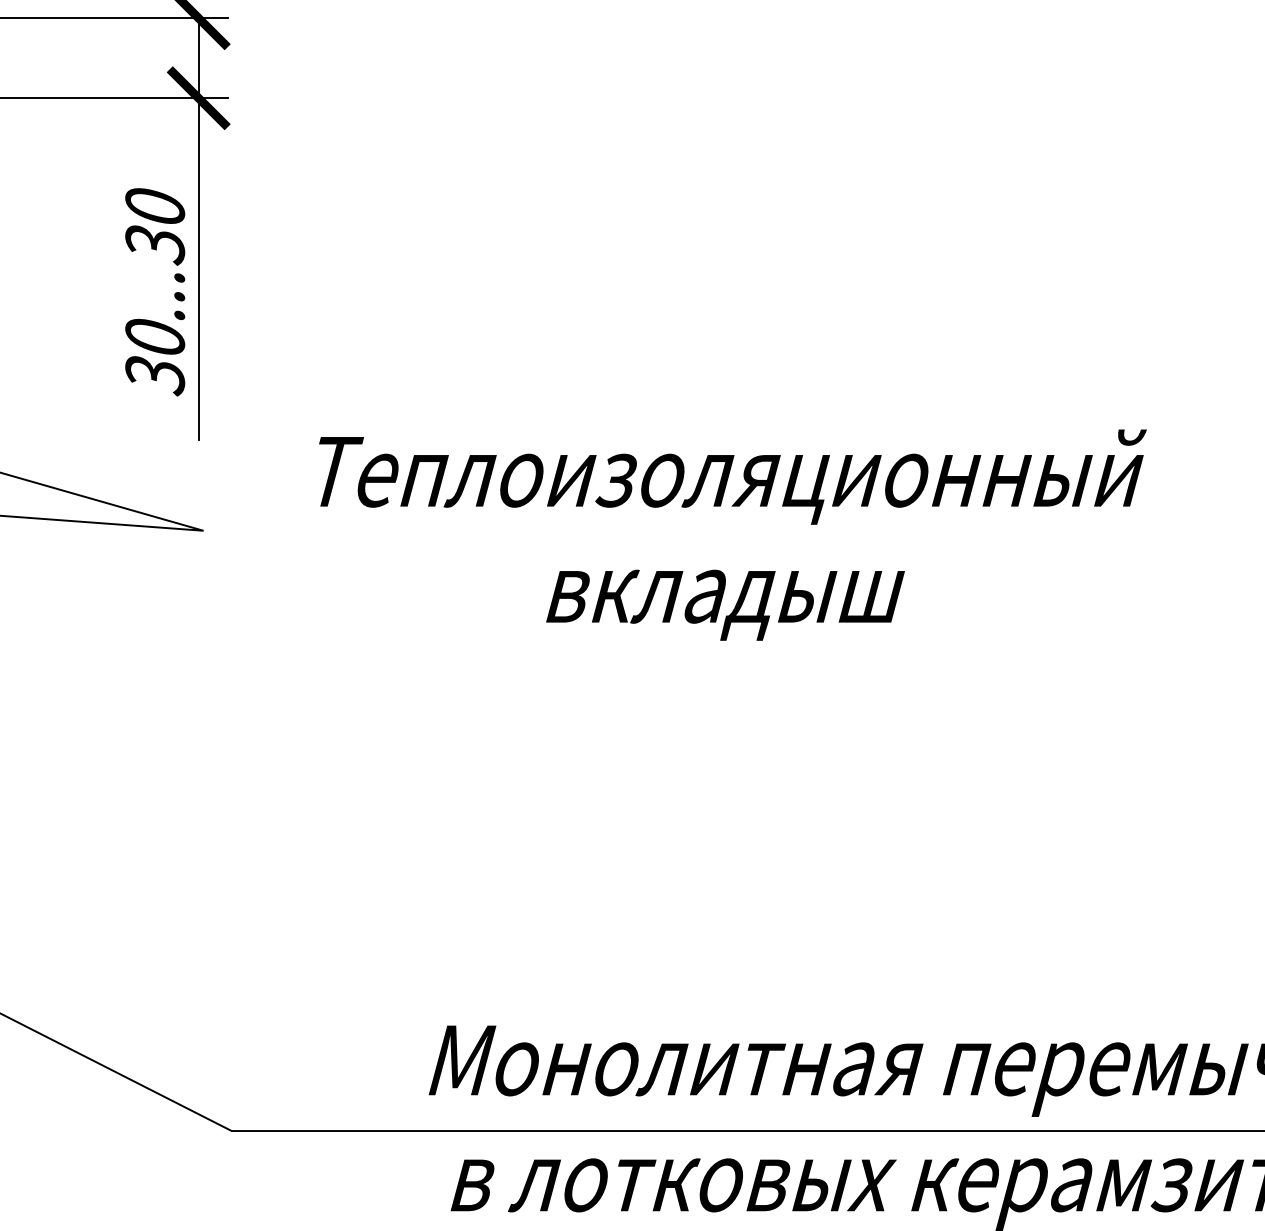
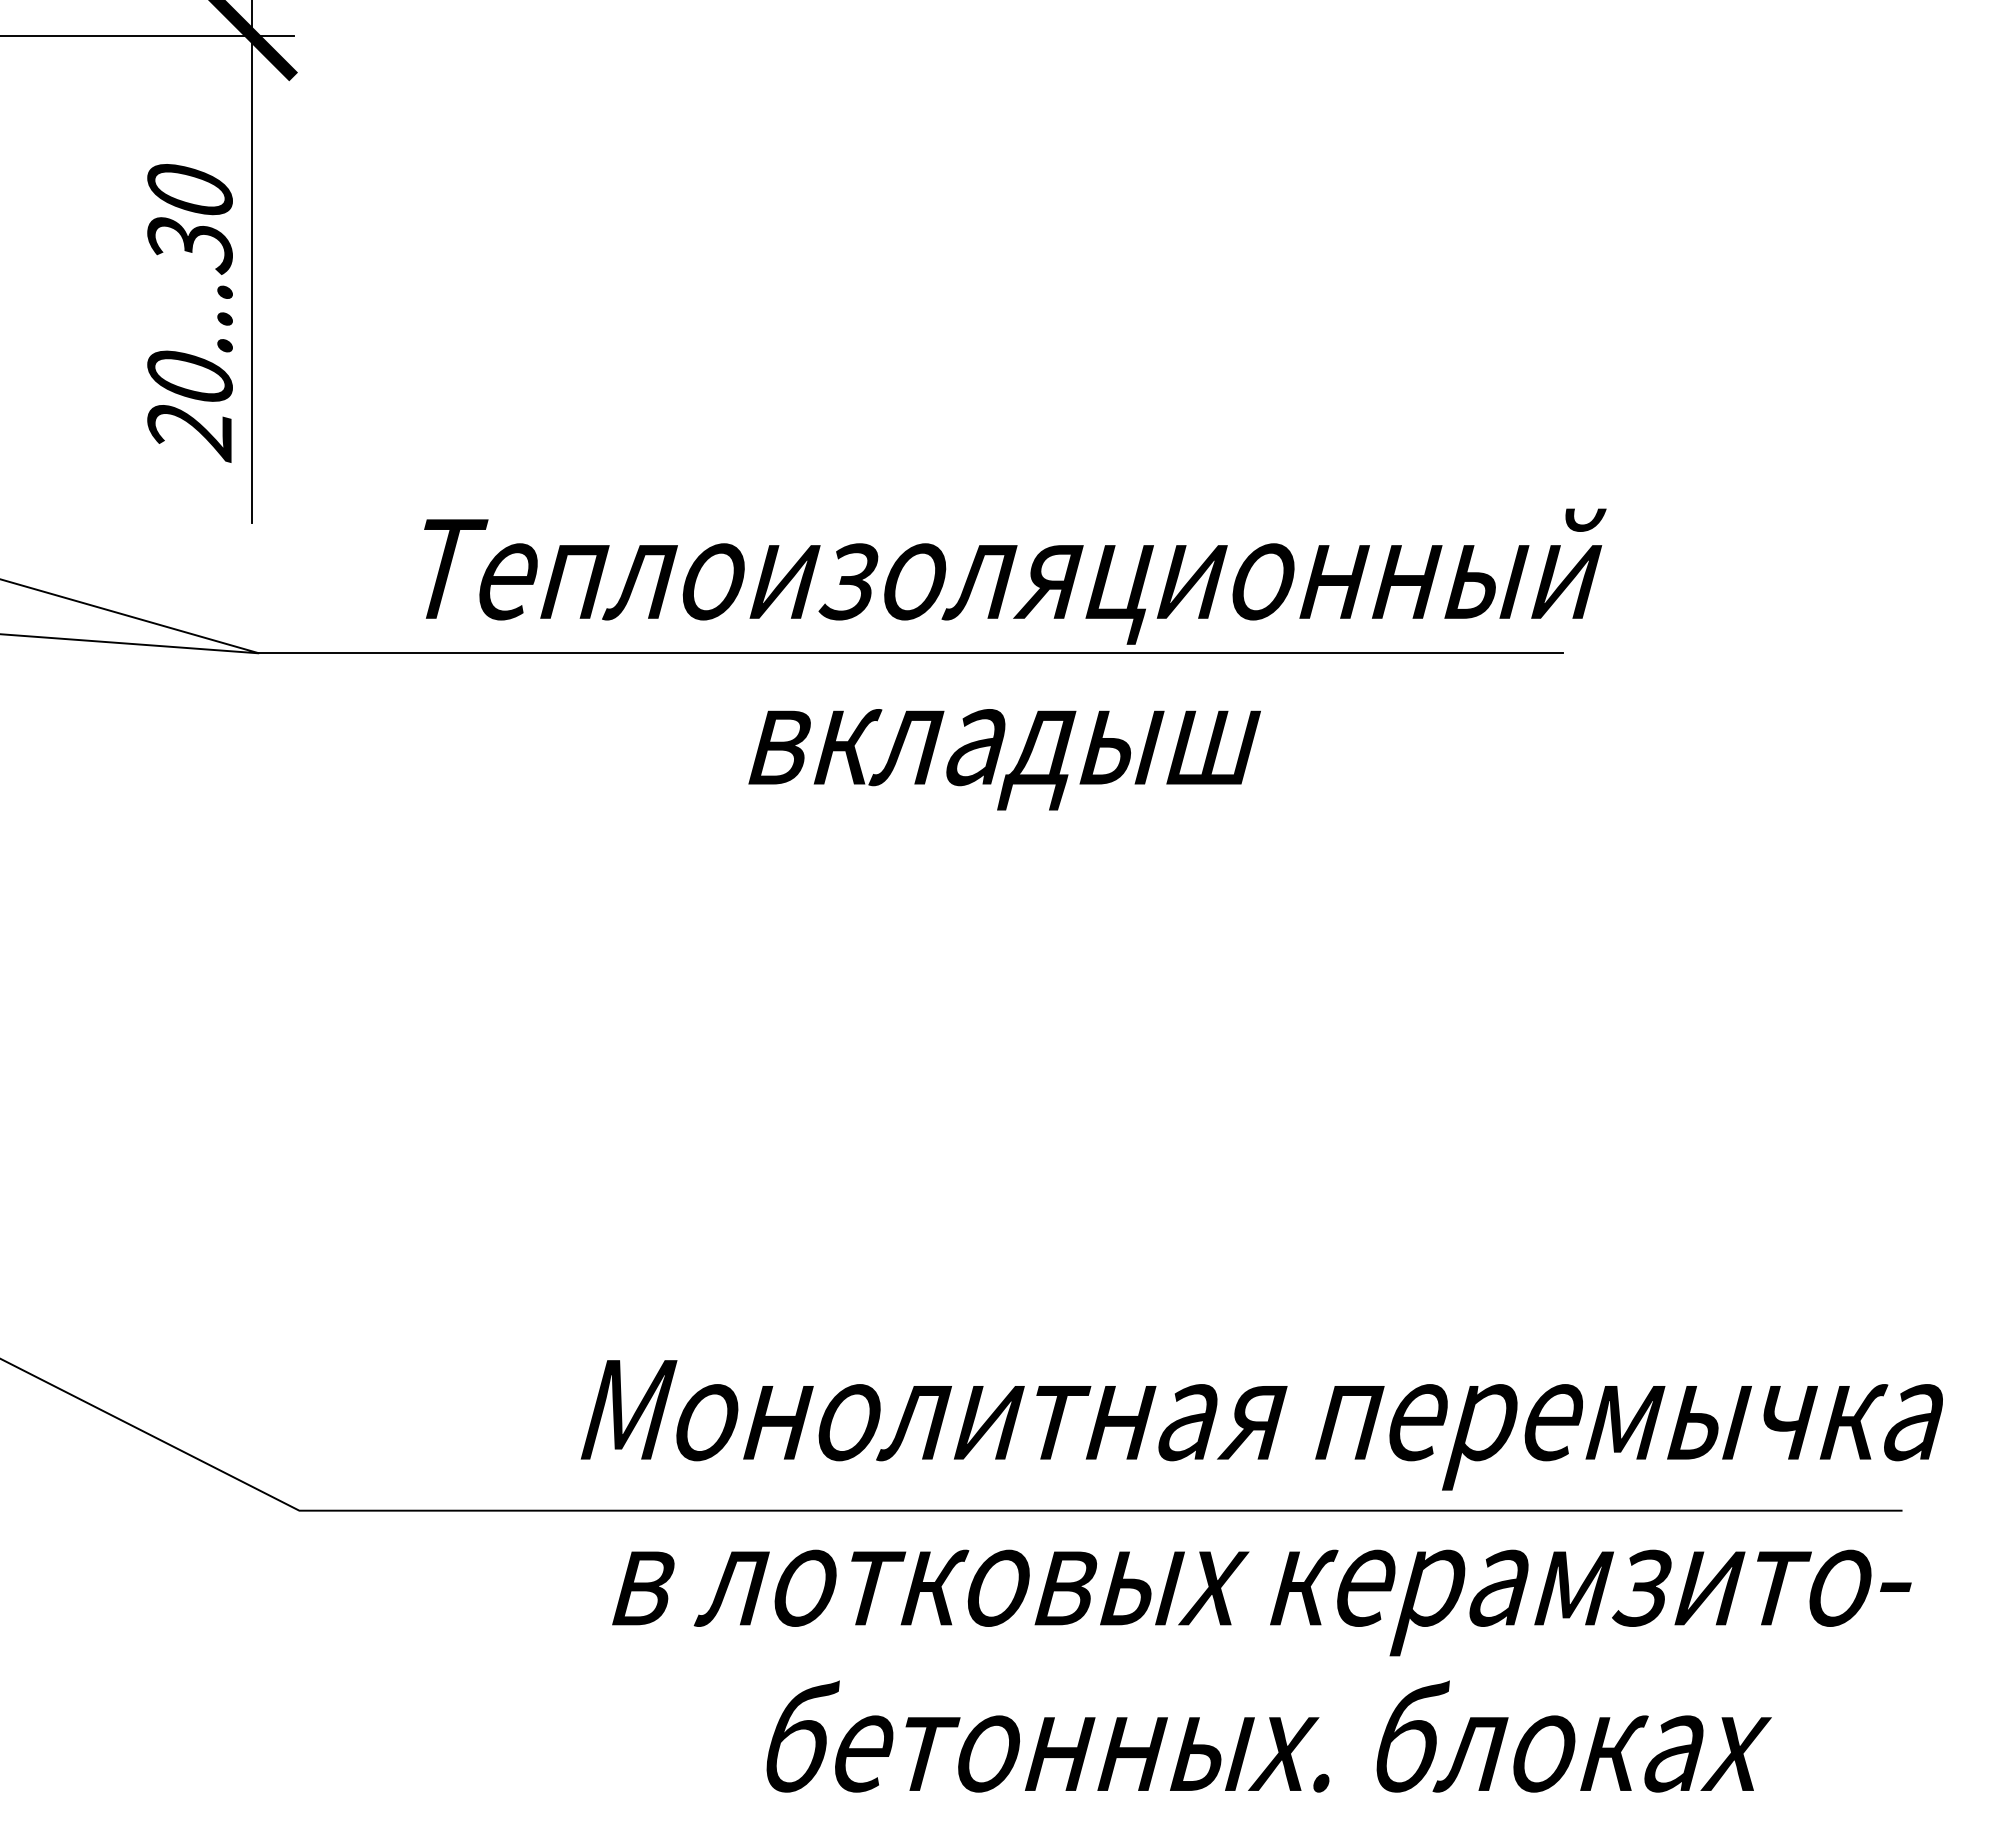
text: (154, 376) -> (189, 432), 30...30 -> 20...30
line: (659, 530) -> (910, 653), added

